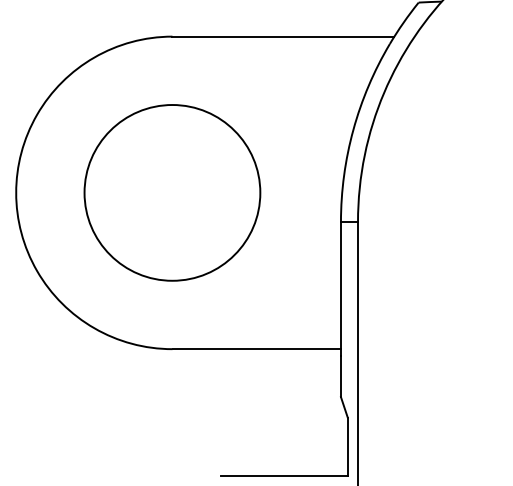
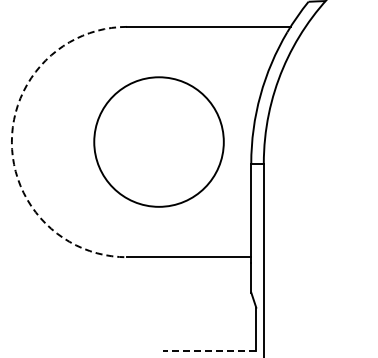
circle: (171, 192) -> (158, 141), moved
arc: (15, 193) -> (11, 142), solid -> dashed
line: (284, 475) -> (209, 350), solid -> dashed

